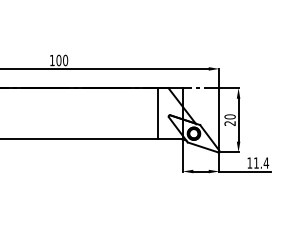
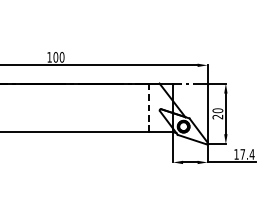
line: (157, 113) -> (149, 107), solid -> dashed
text: (256, 162) -> (242, 153), 11.4 -> 17.4

